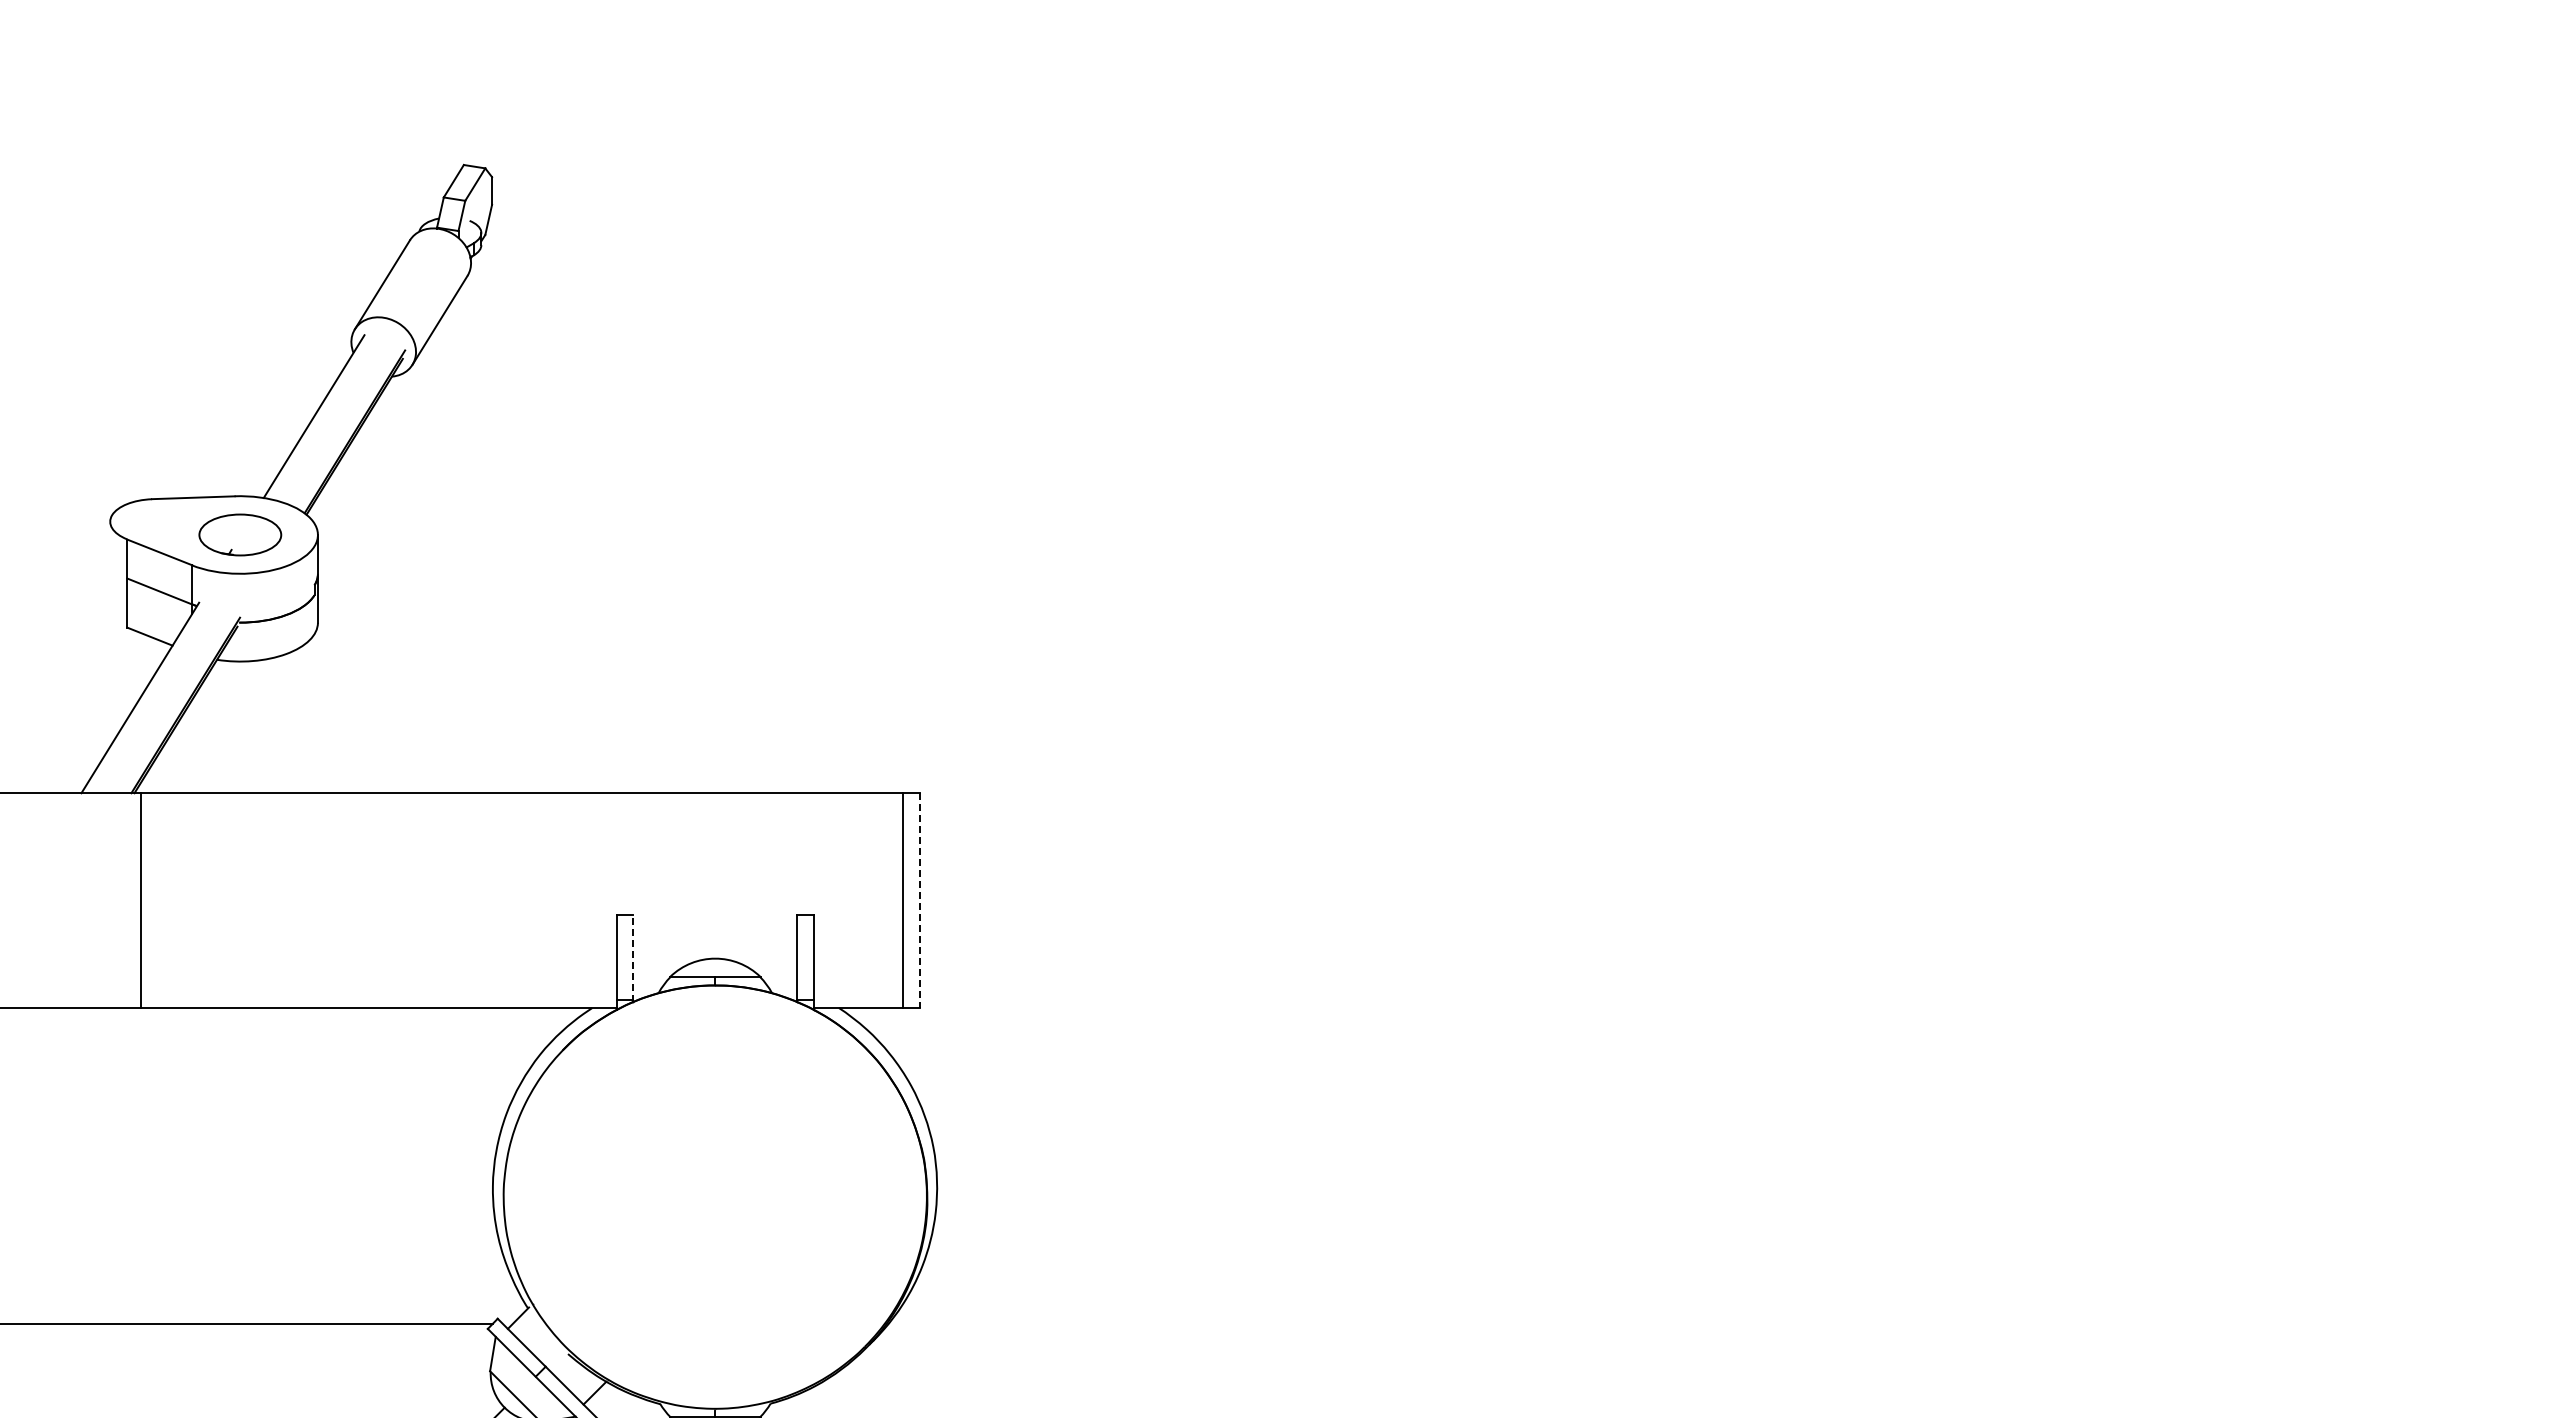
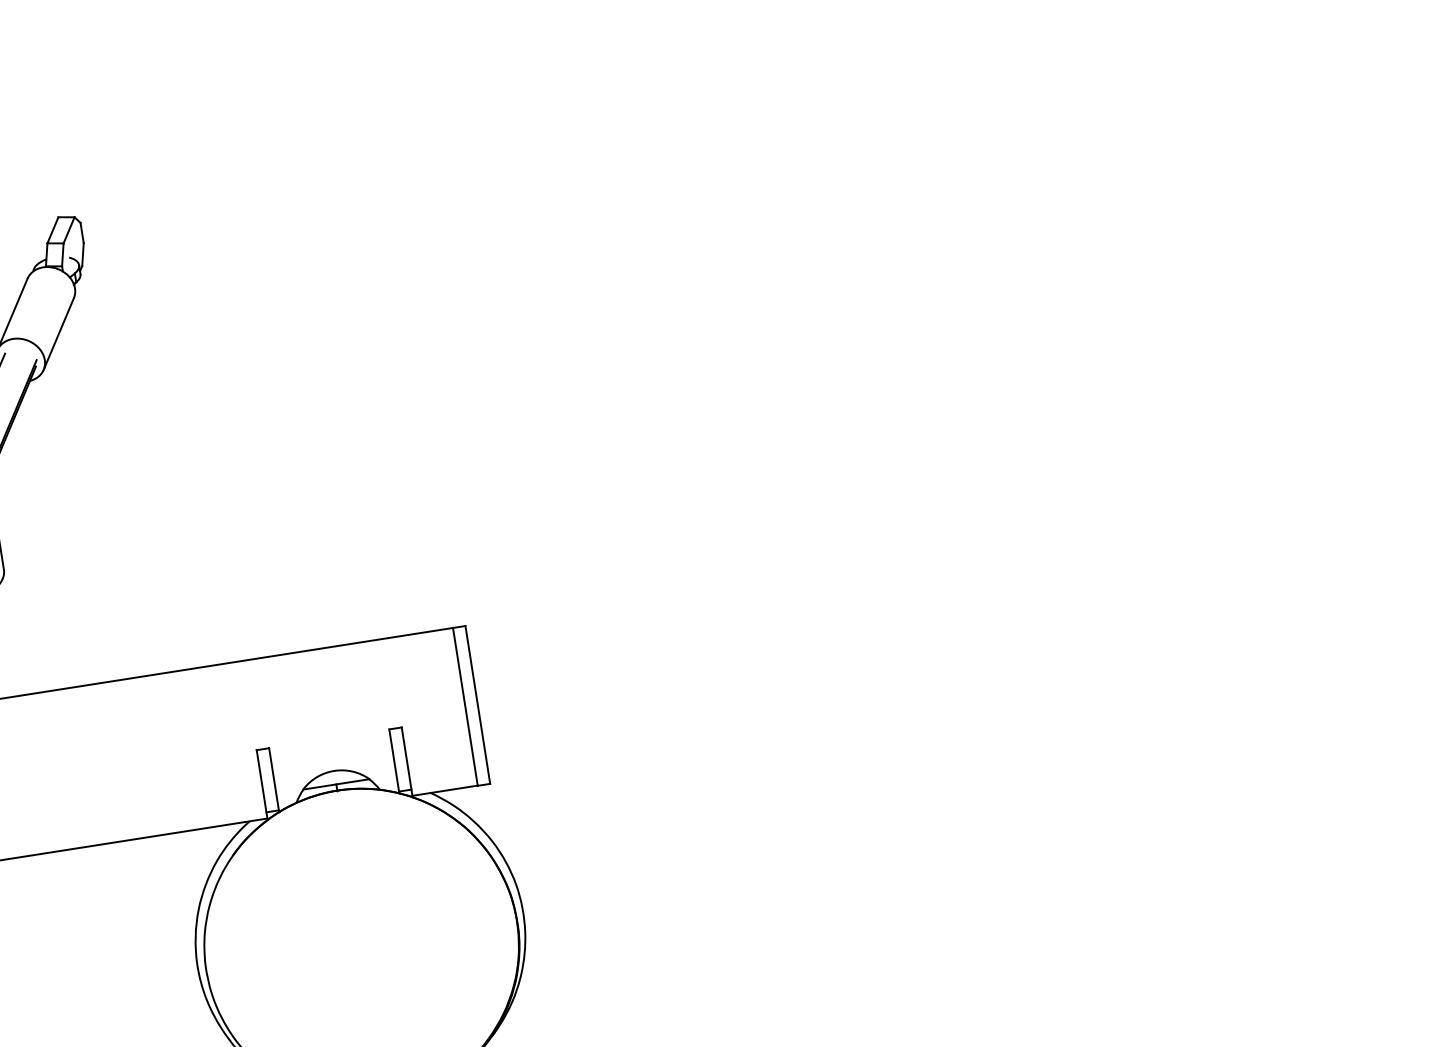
line: (919, 900) -> (477, 704), dashed -> solid
line: (633, 957) -> (274, 779), dashed -> solid

